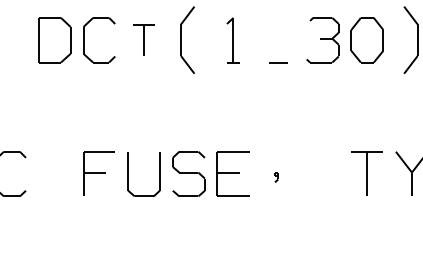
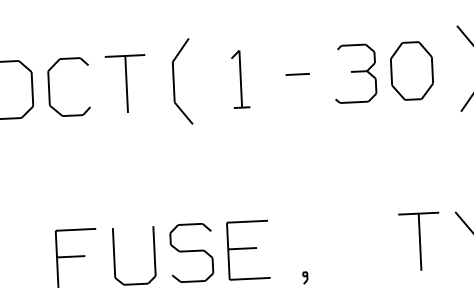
part: (143, 39) -> (125, 83), size x1.43
line: (278, 62) -> (298, 74), moved
part: (276, 177) -> (305, 277), moved

